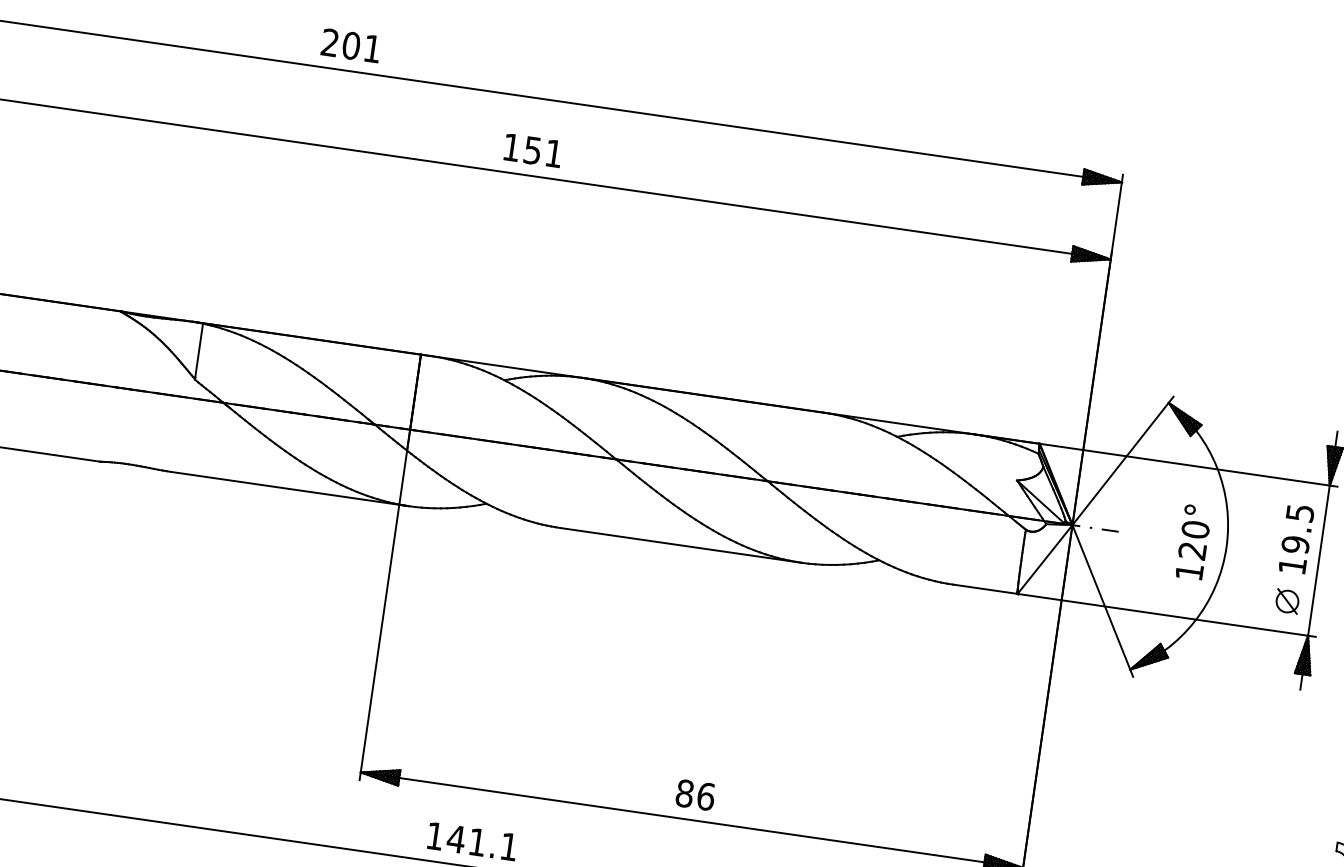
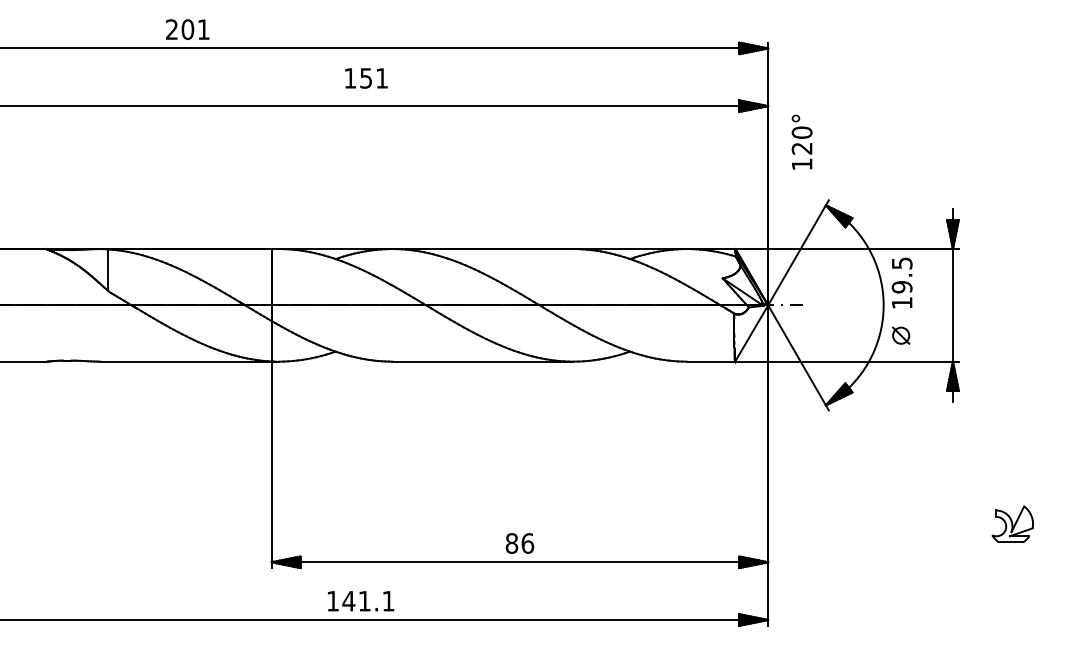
text: (533, 150) -> (366, 78), moved
text: (1295, 538) -> (901, 282), moved
text: (1193, 541) -> (801, 141), moved
part: (1287, 601) -> (901, 335), moved

